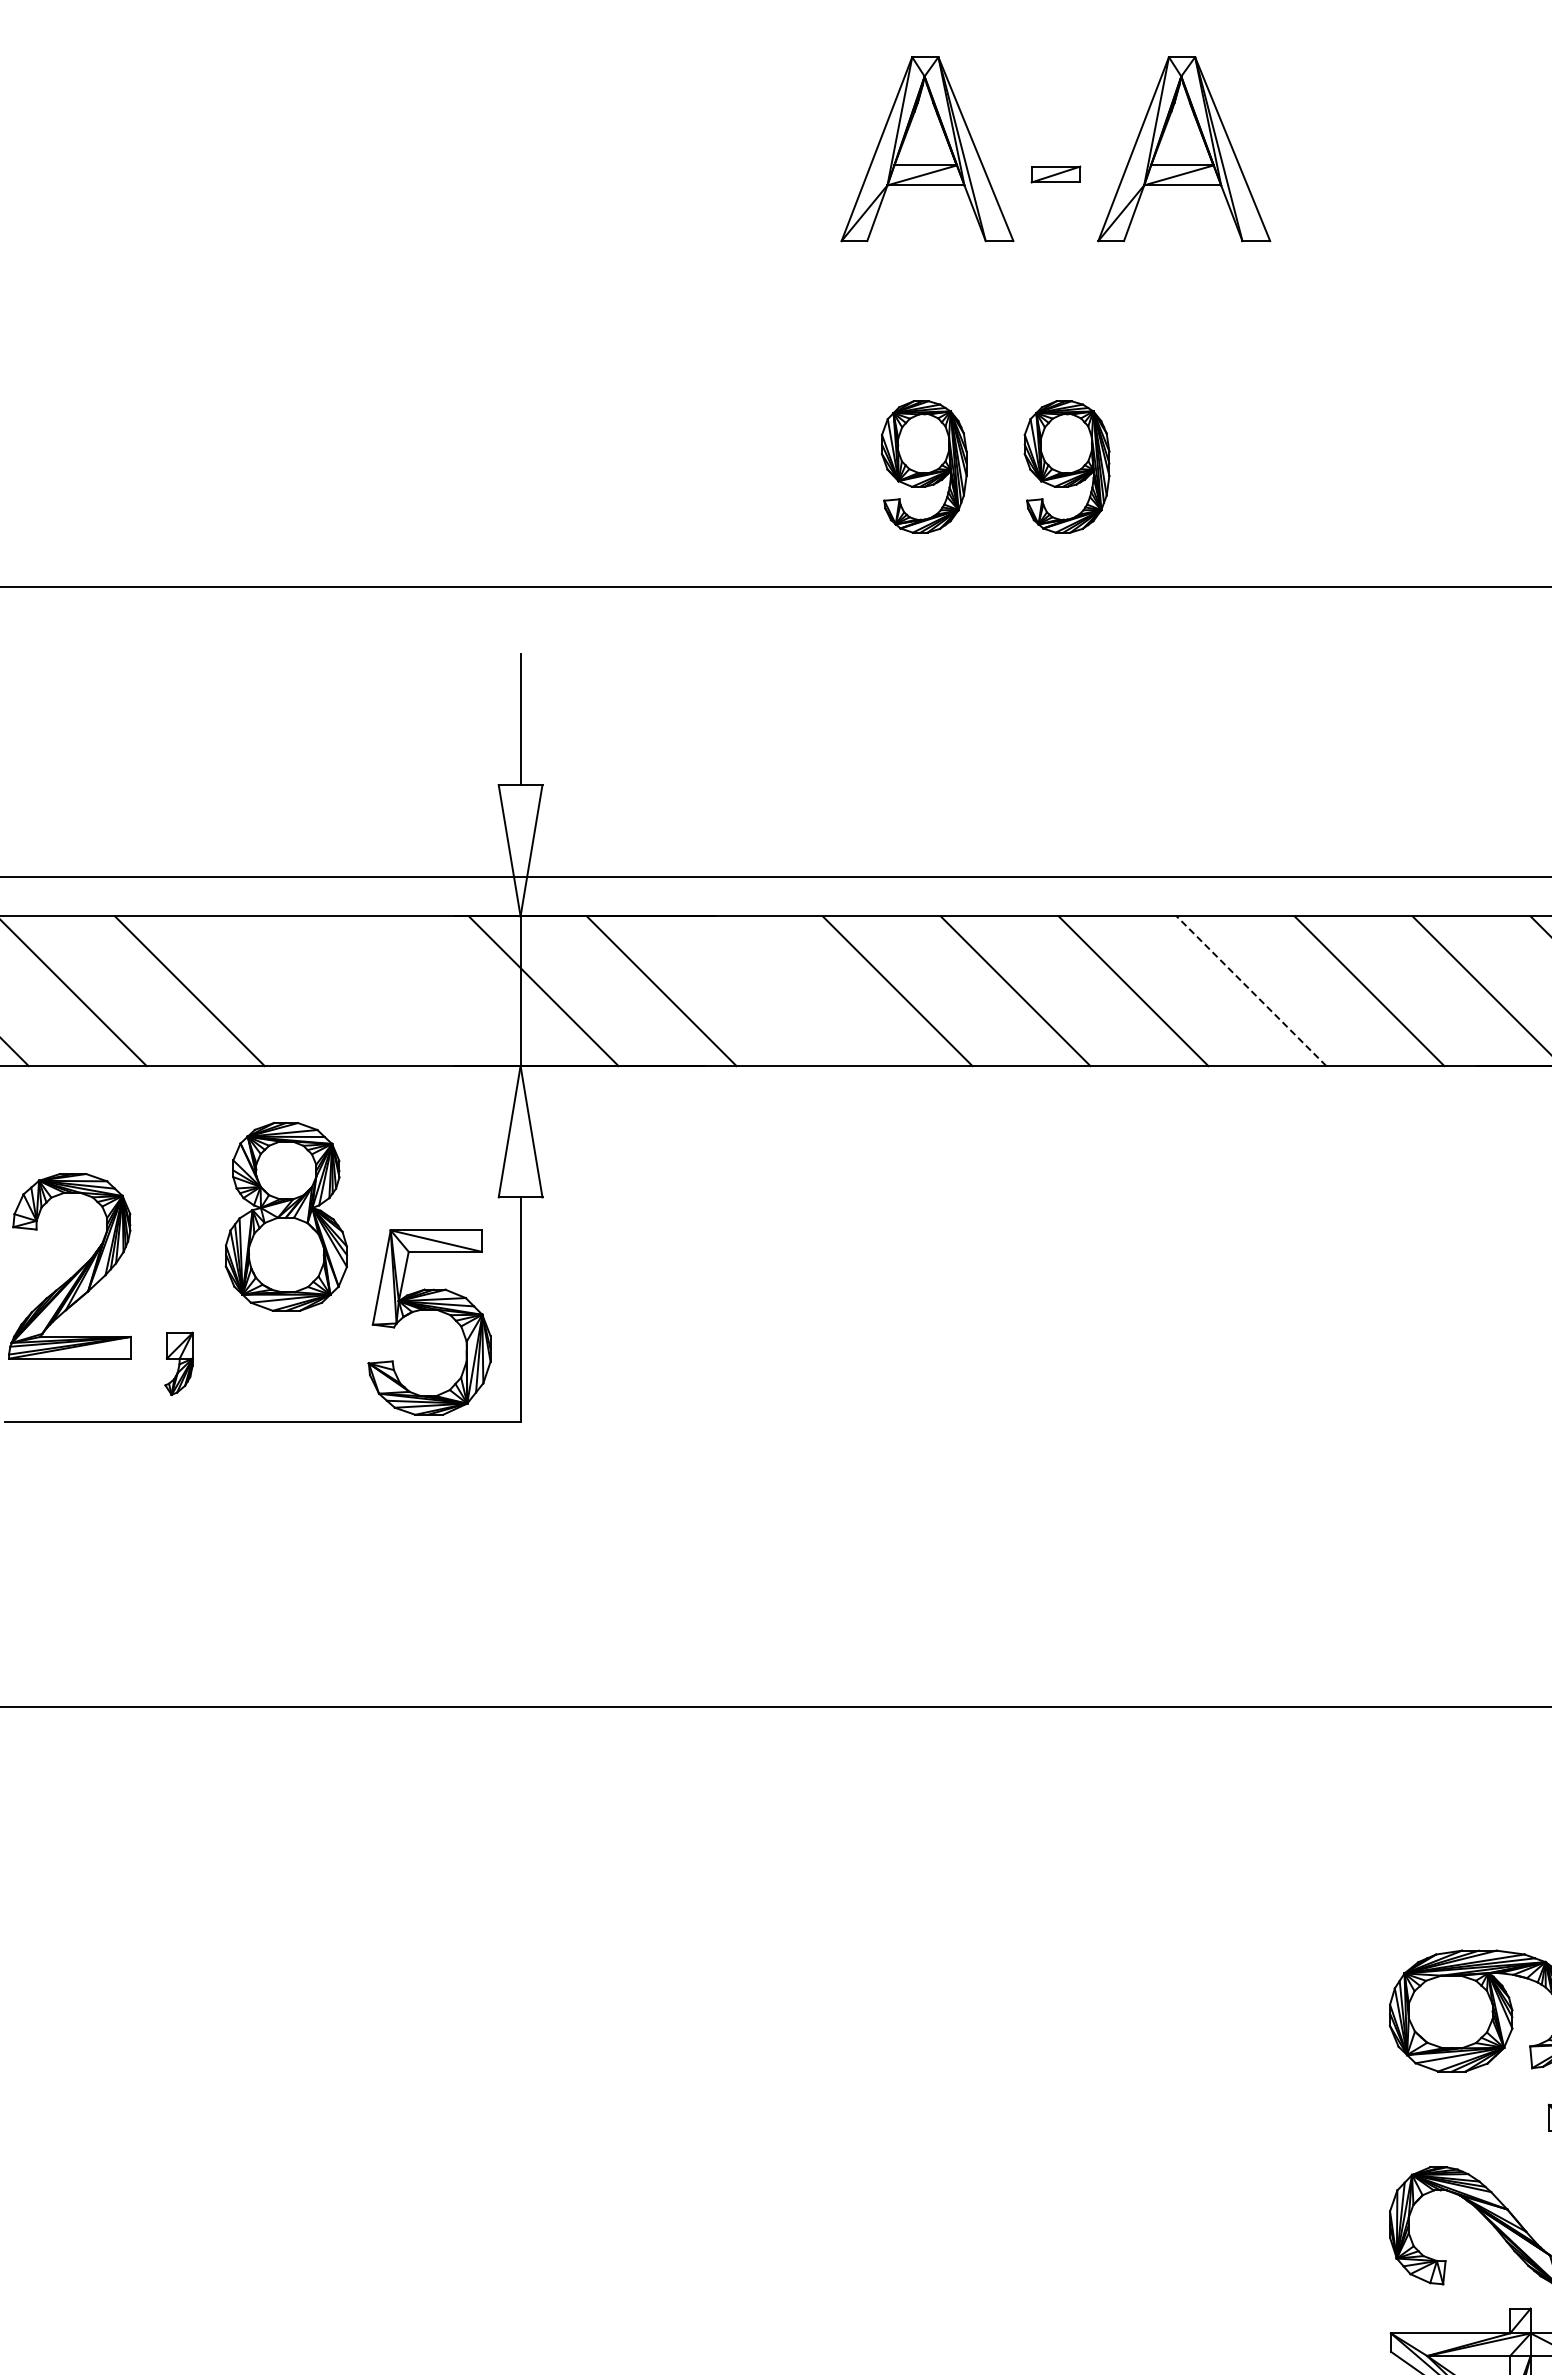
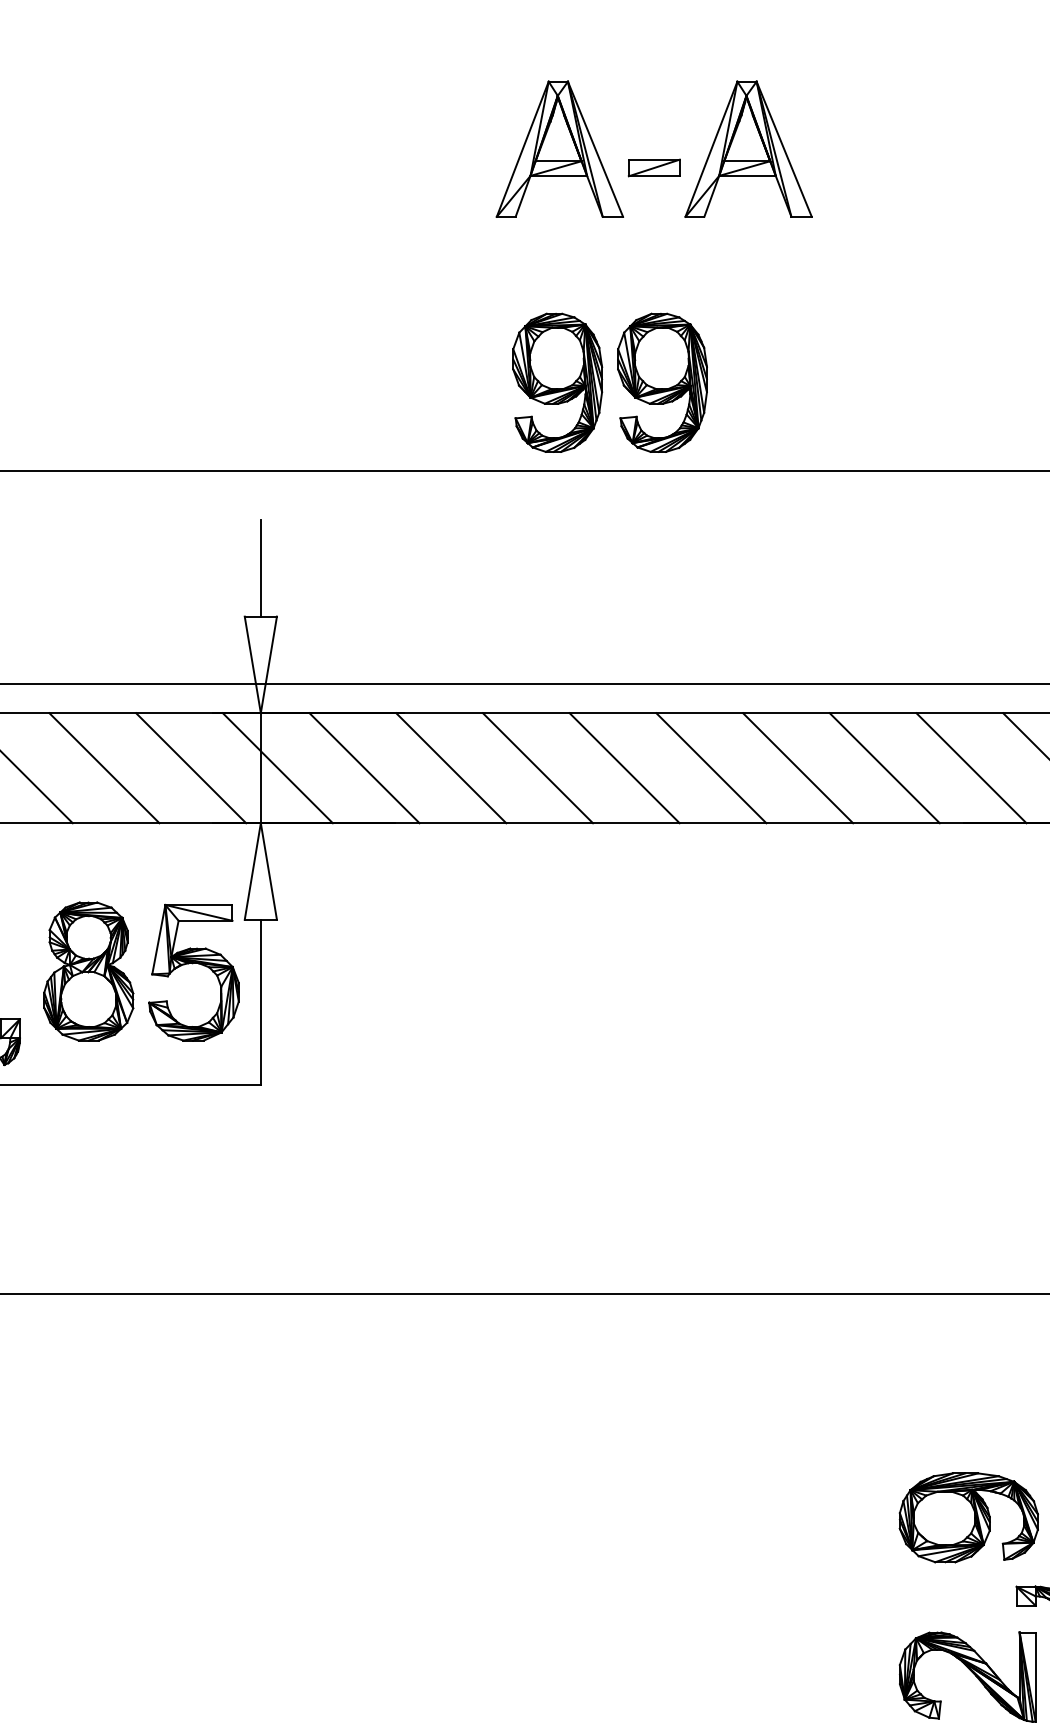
part: (1055, 174) -> (654, 167), size x1.43
part: (923, 466) -> (556, 382), size x1.43
part: (1066, 466) -> (662, 382), size x1.43
line: (307, 991) -> (104, 768), added
line: (425, 991) -> (190, 768), added
line: (779, 991) -> (451, 768), added
line: (1251, 991) -> (798, 768), dashed -> solid
part: (286, 1216) -> (88, 971), moved
part: (429, 1310) -> (193, 963), moved

